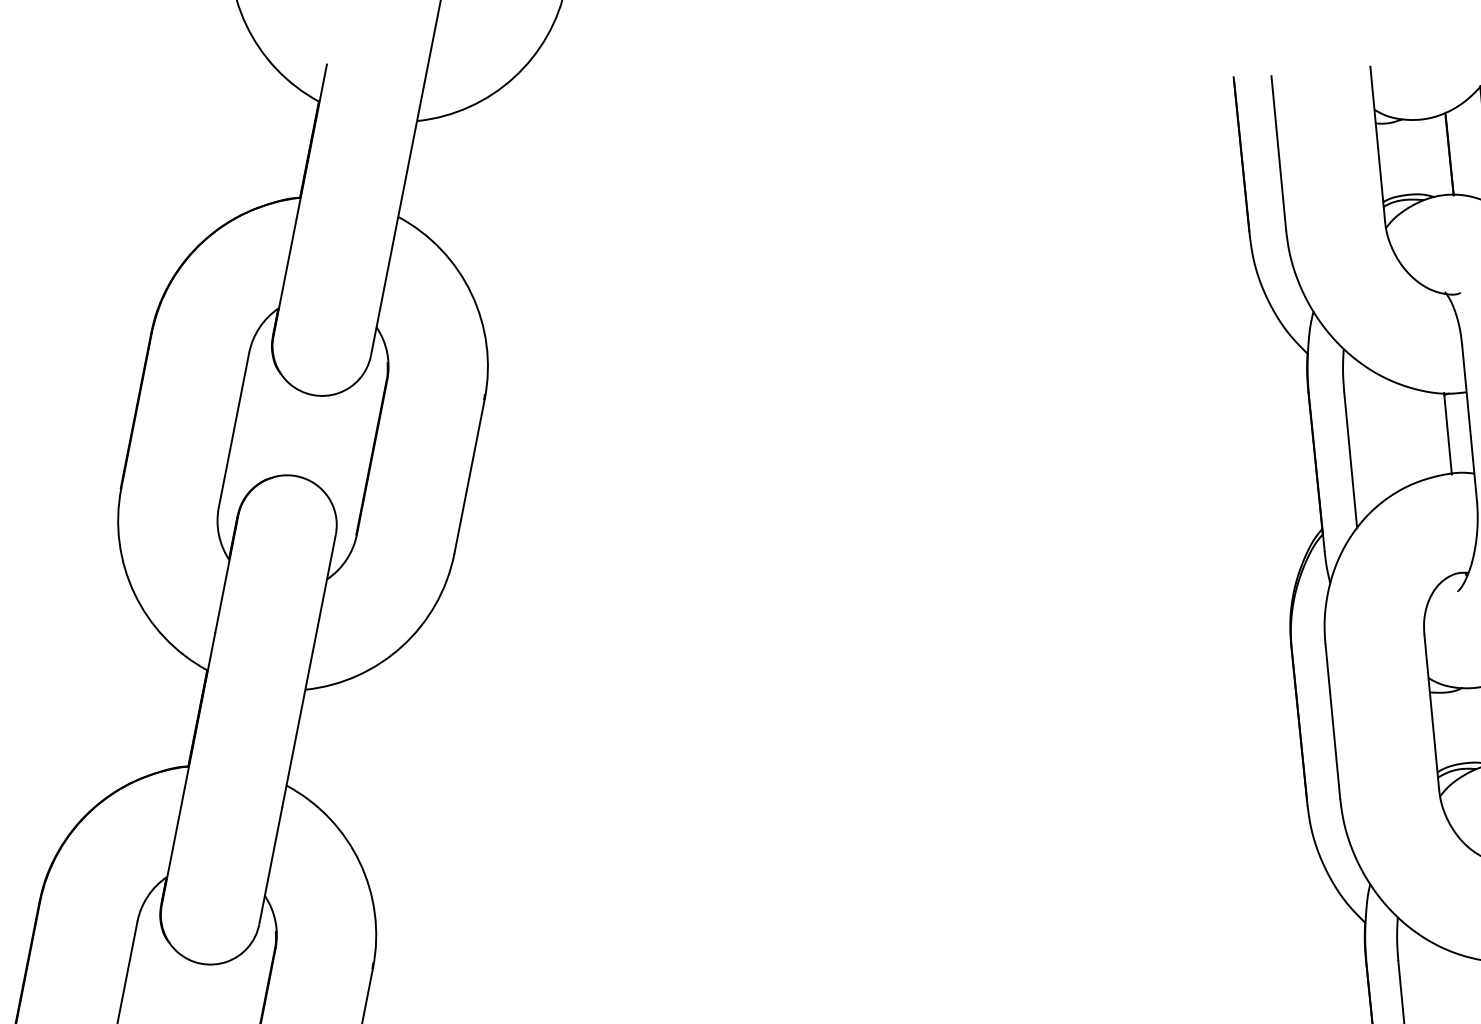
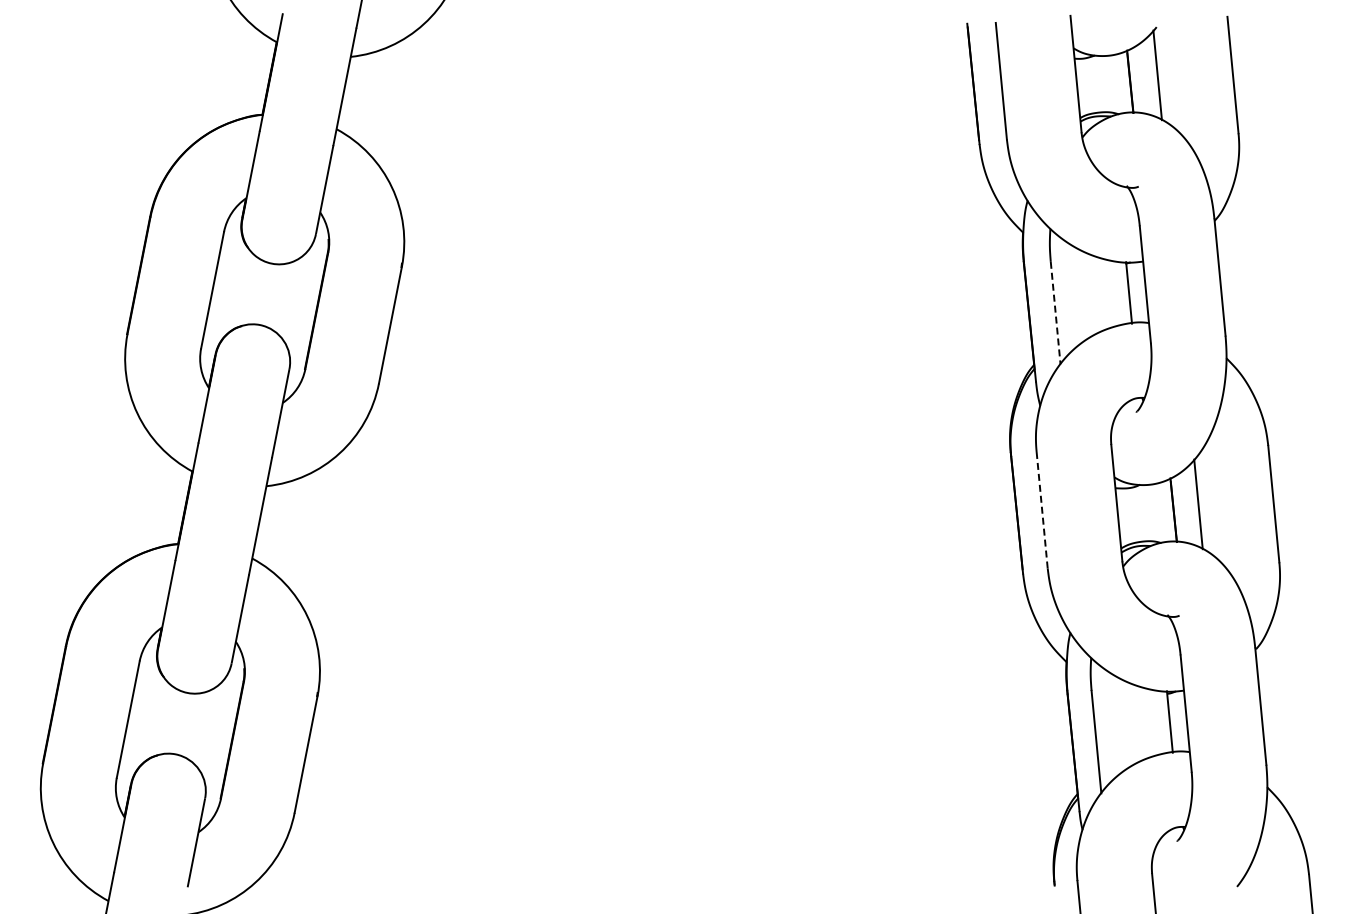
line: (1350, 460) -> (1055, 313), solid -> dashed
line: (1333, 721) -> (1042, 510), solid -> dashed

